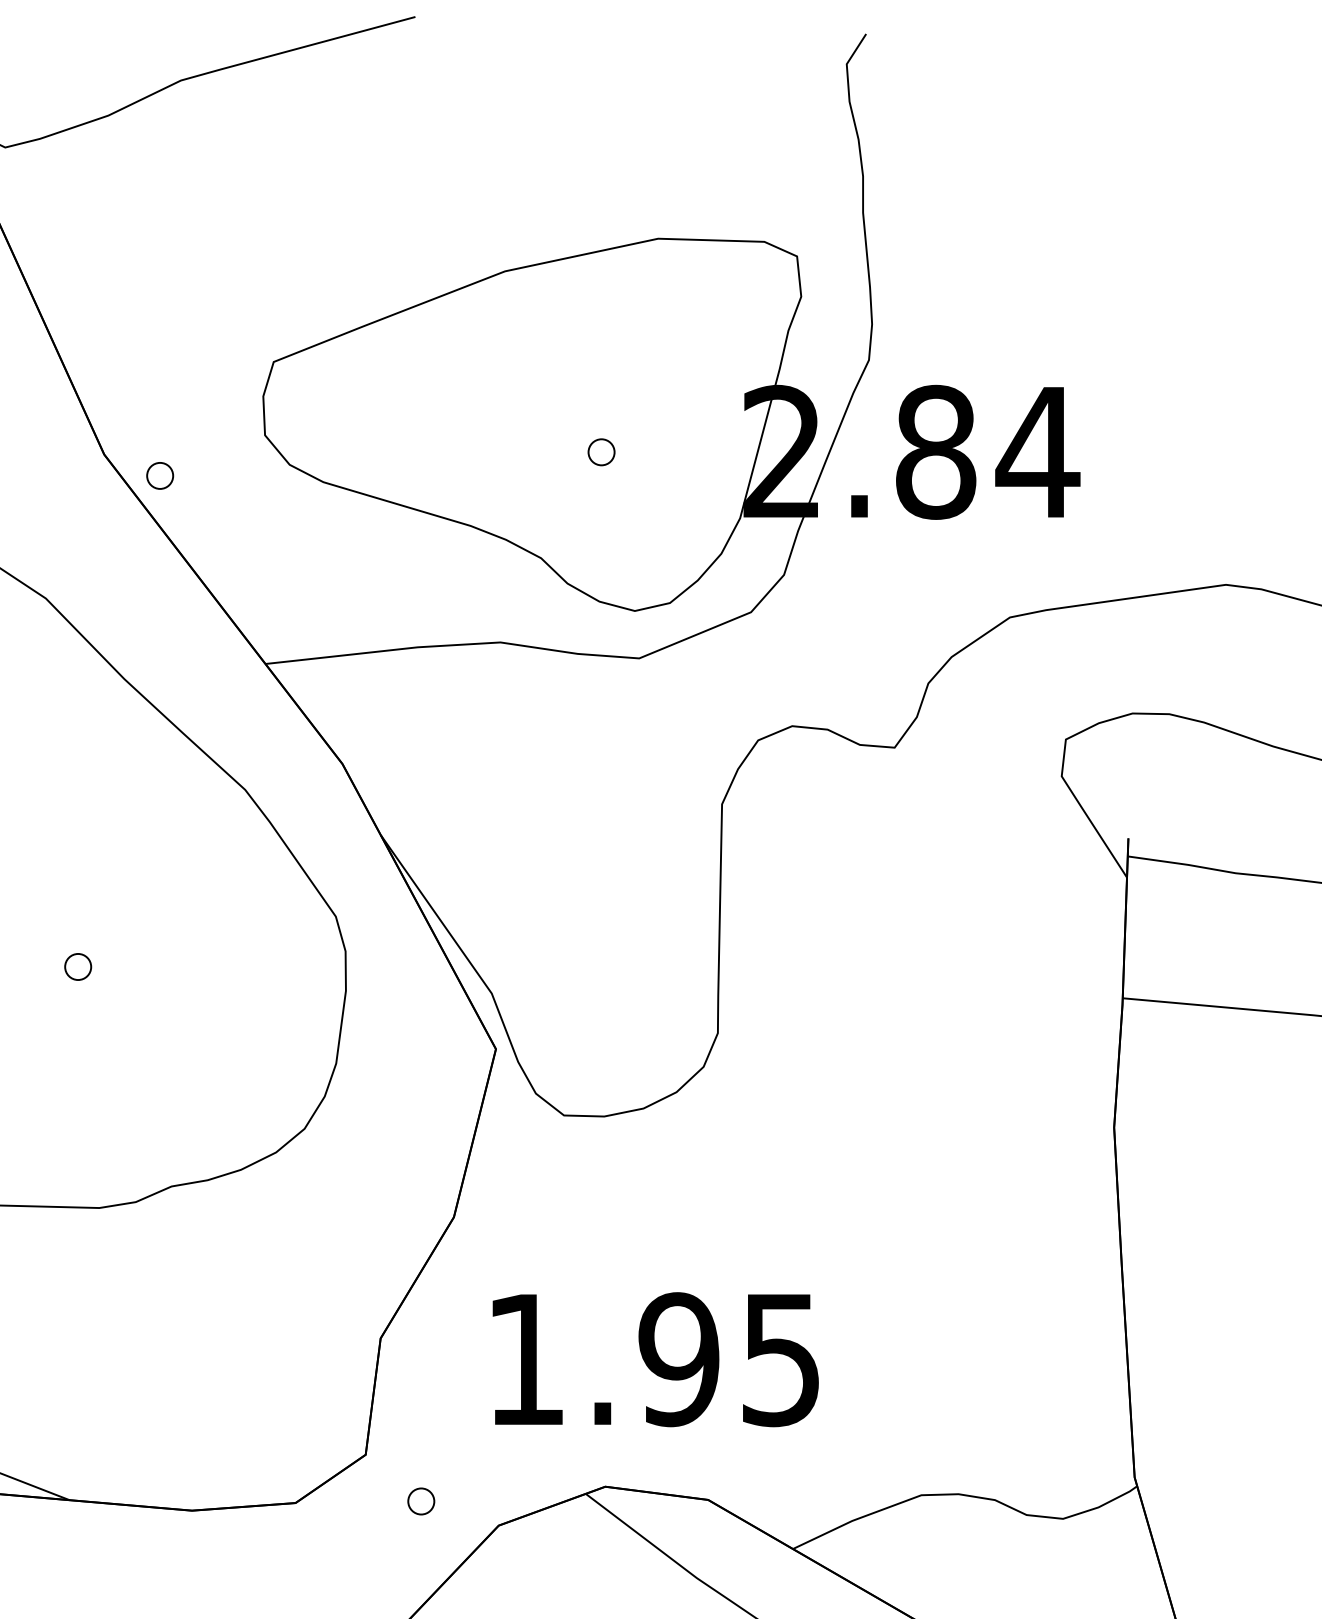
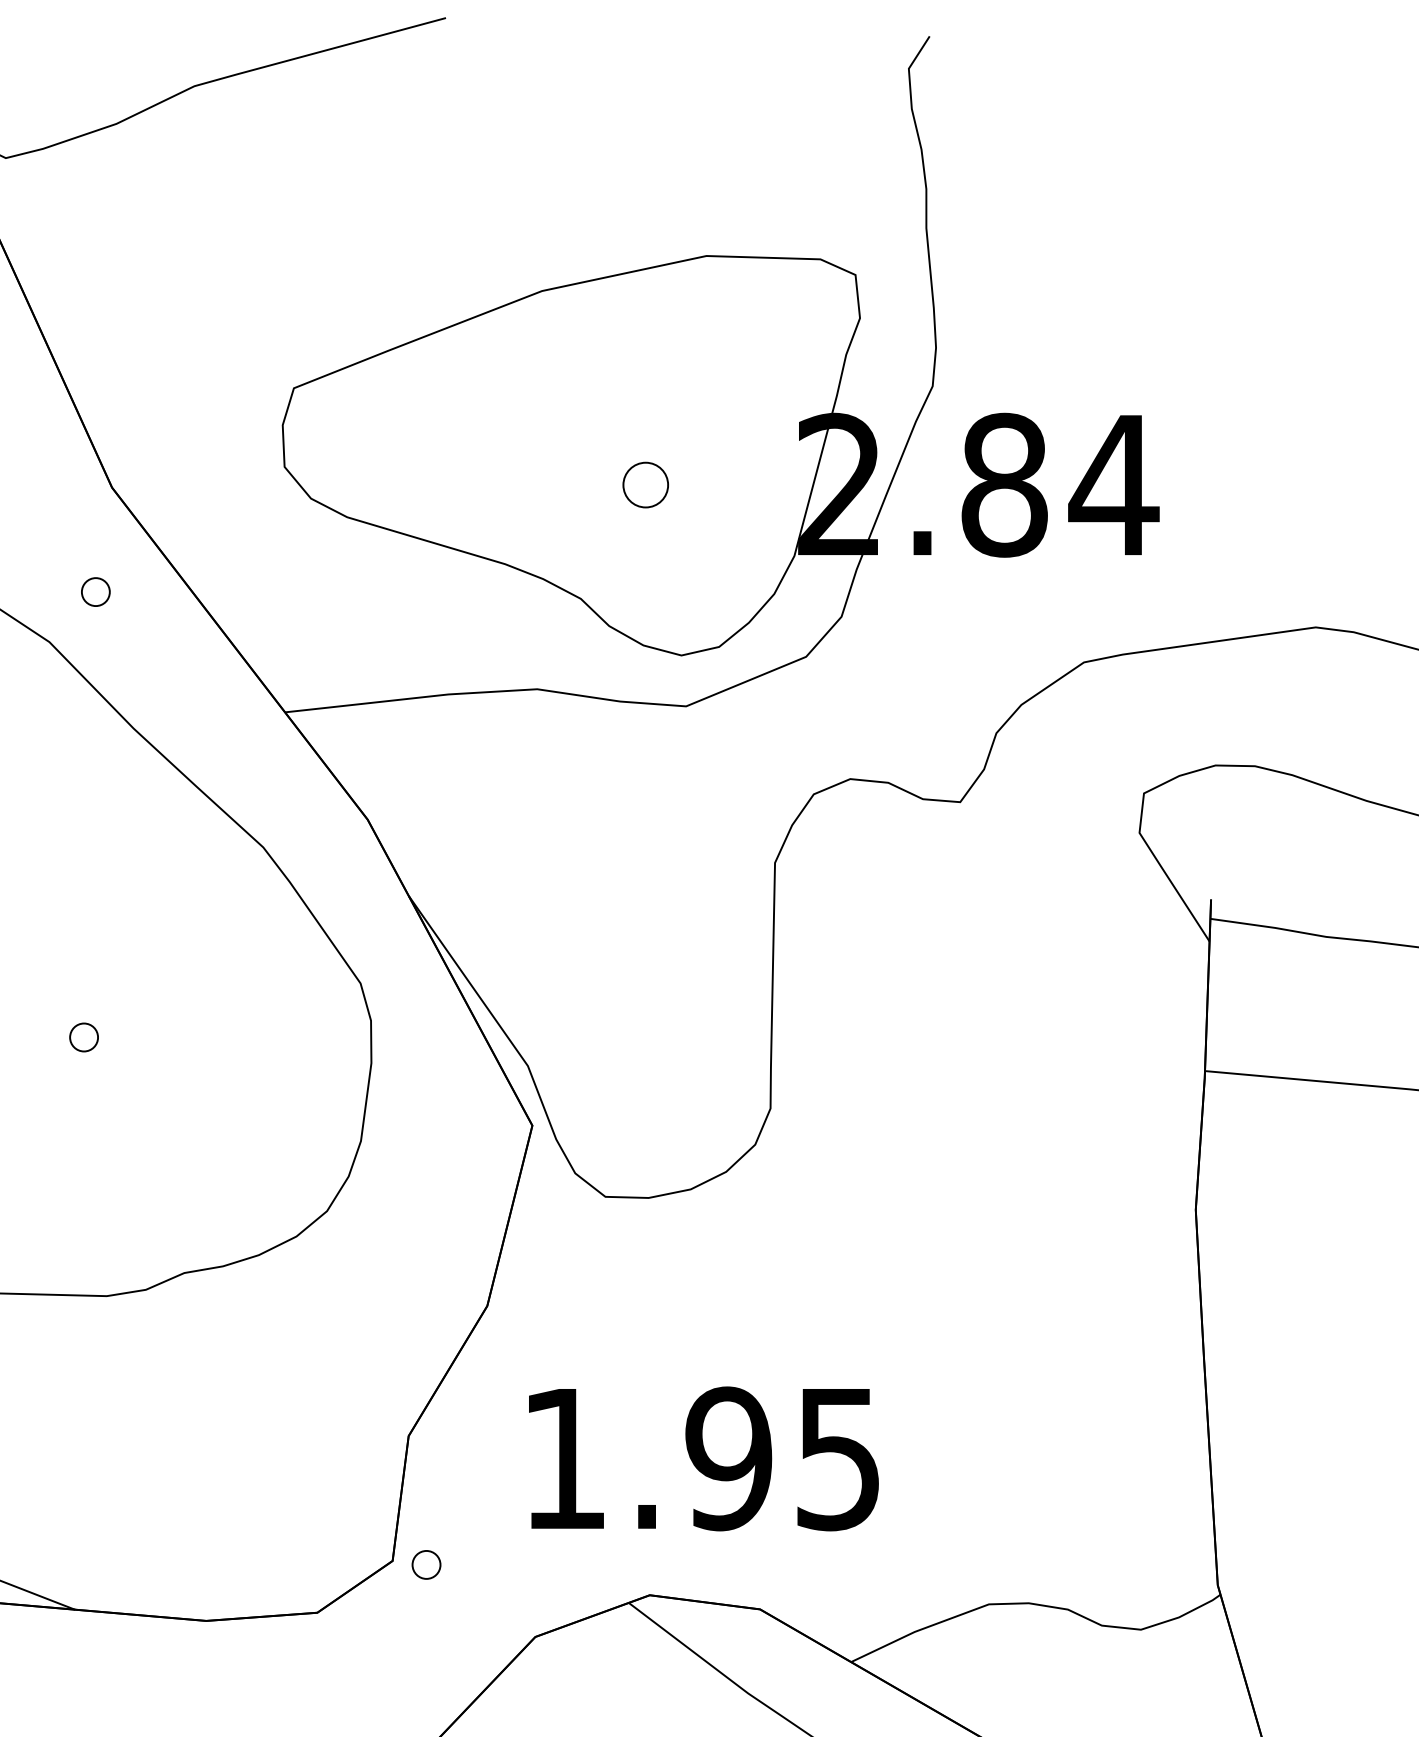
part: (601, 452) -> (645, 485), size x1.6
part: (160, 475) -> (96, 591), moved
part: (421, 1501) -> (426, 1564), moved

